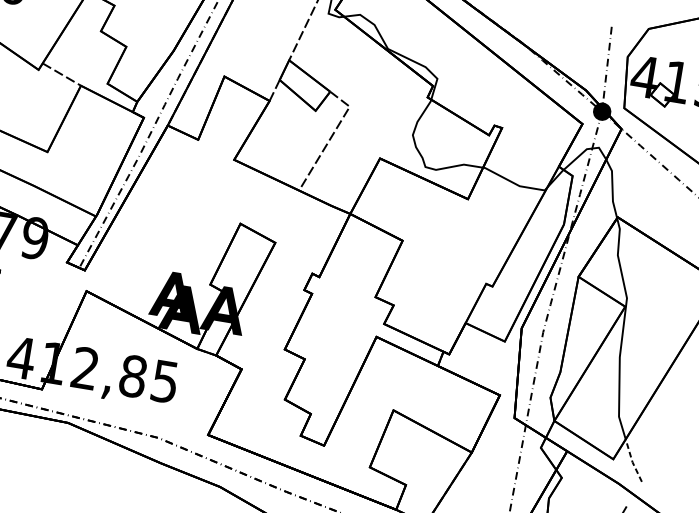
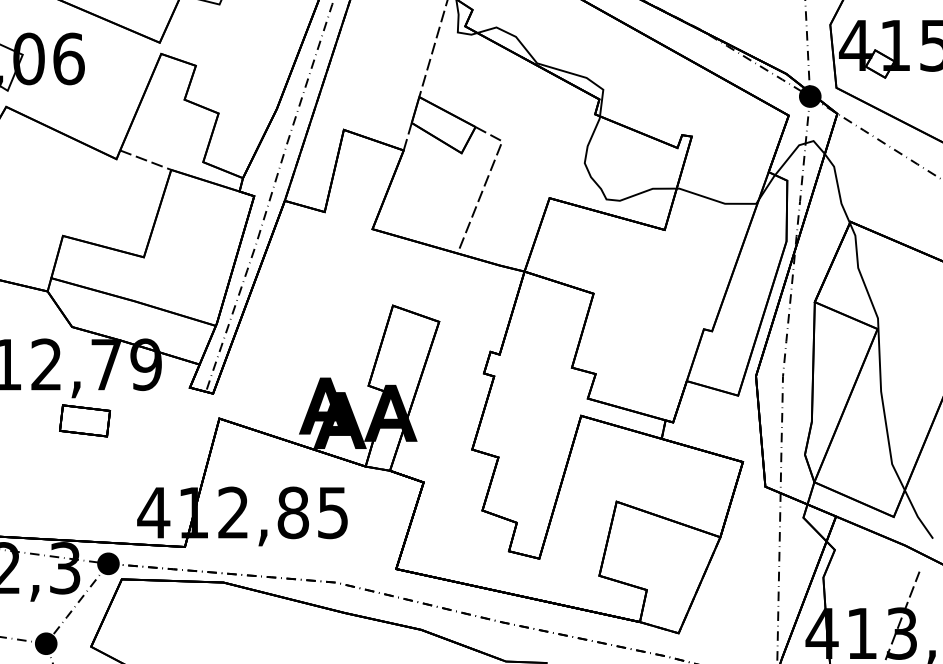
line: (632, 461) -> (917, 515), dashed -> solid

